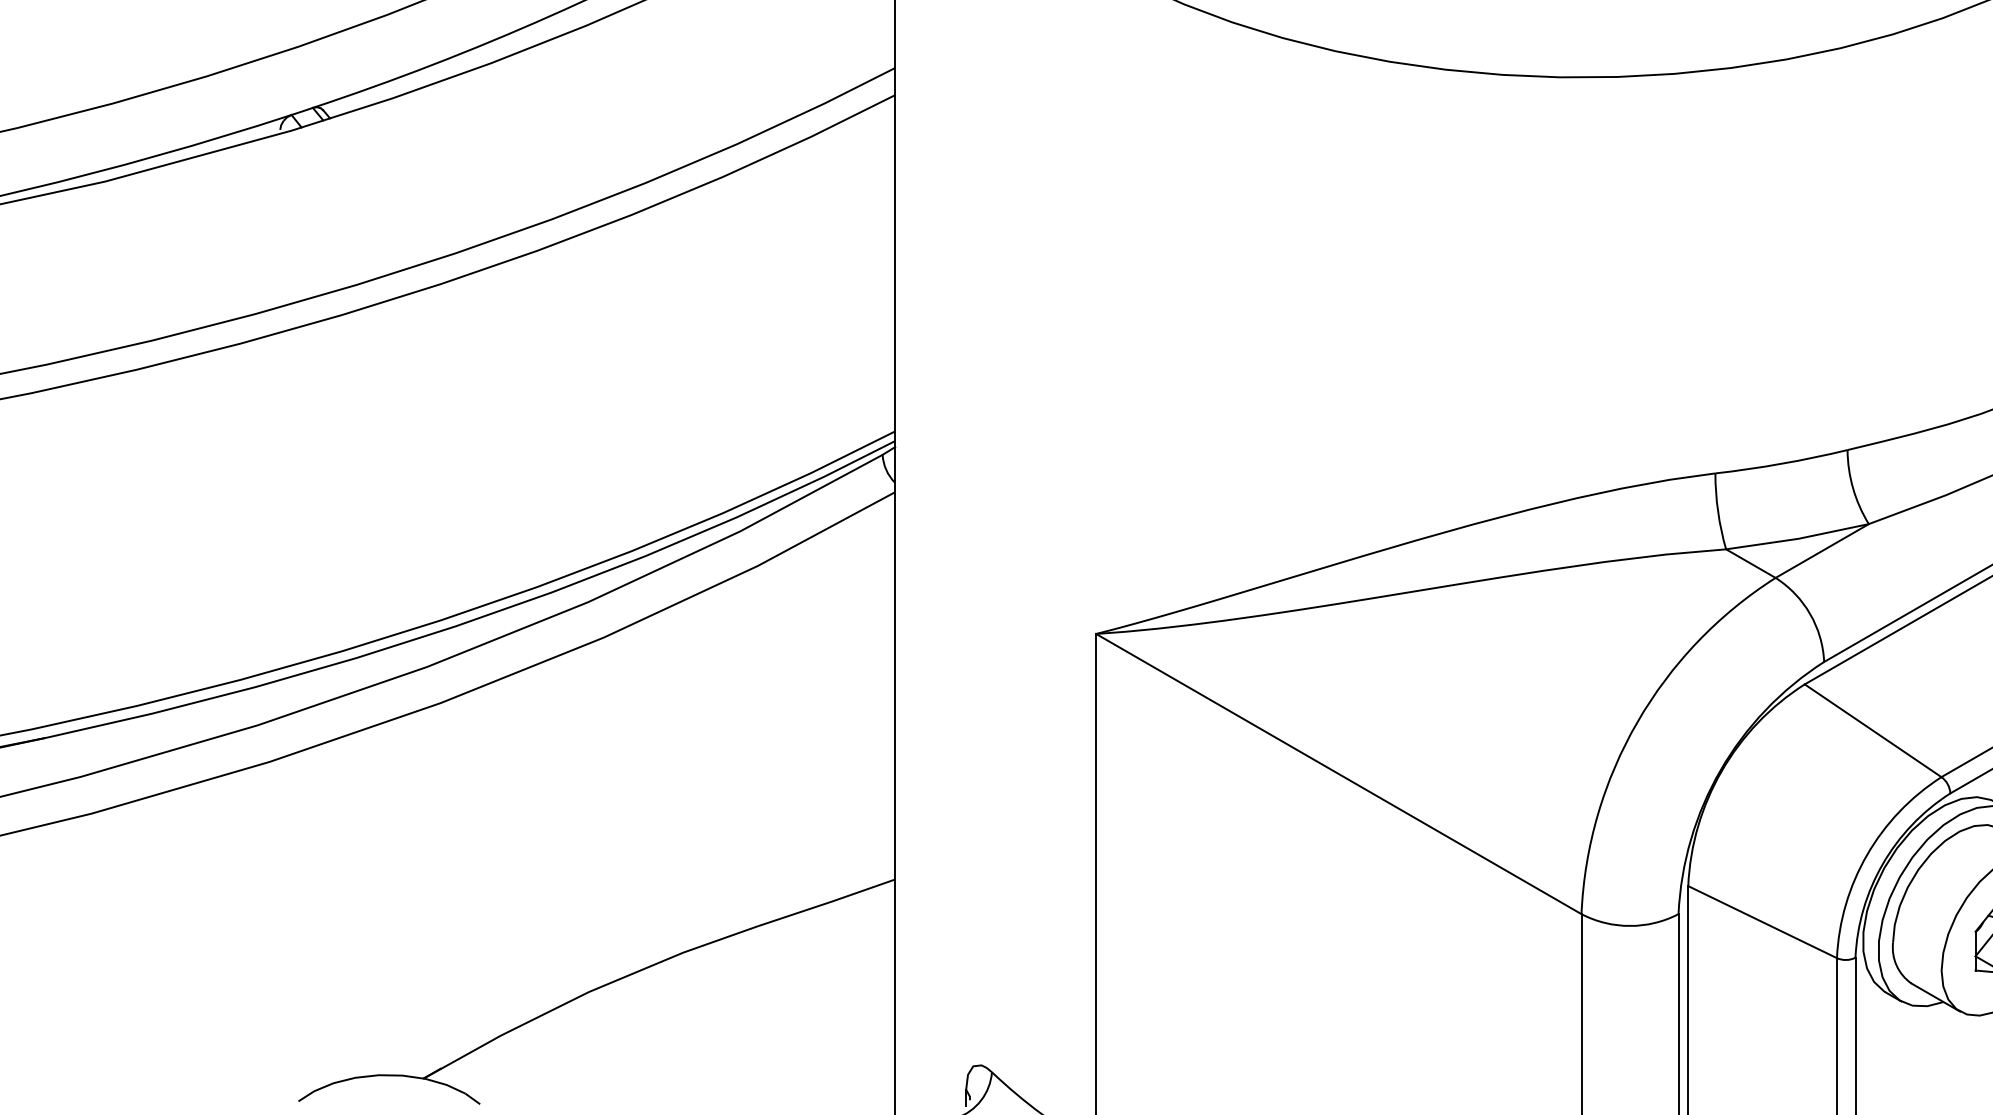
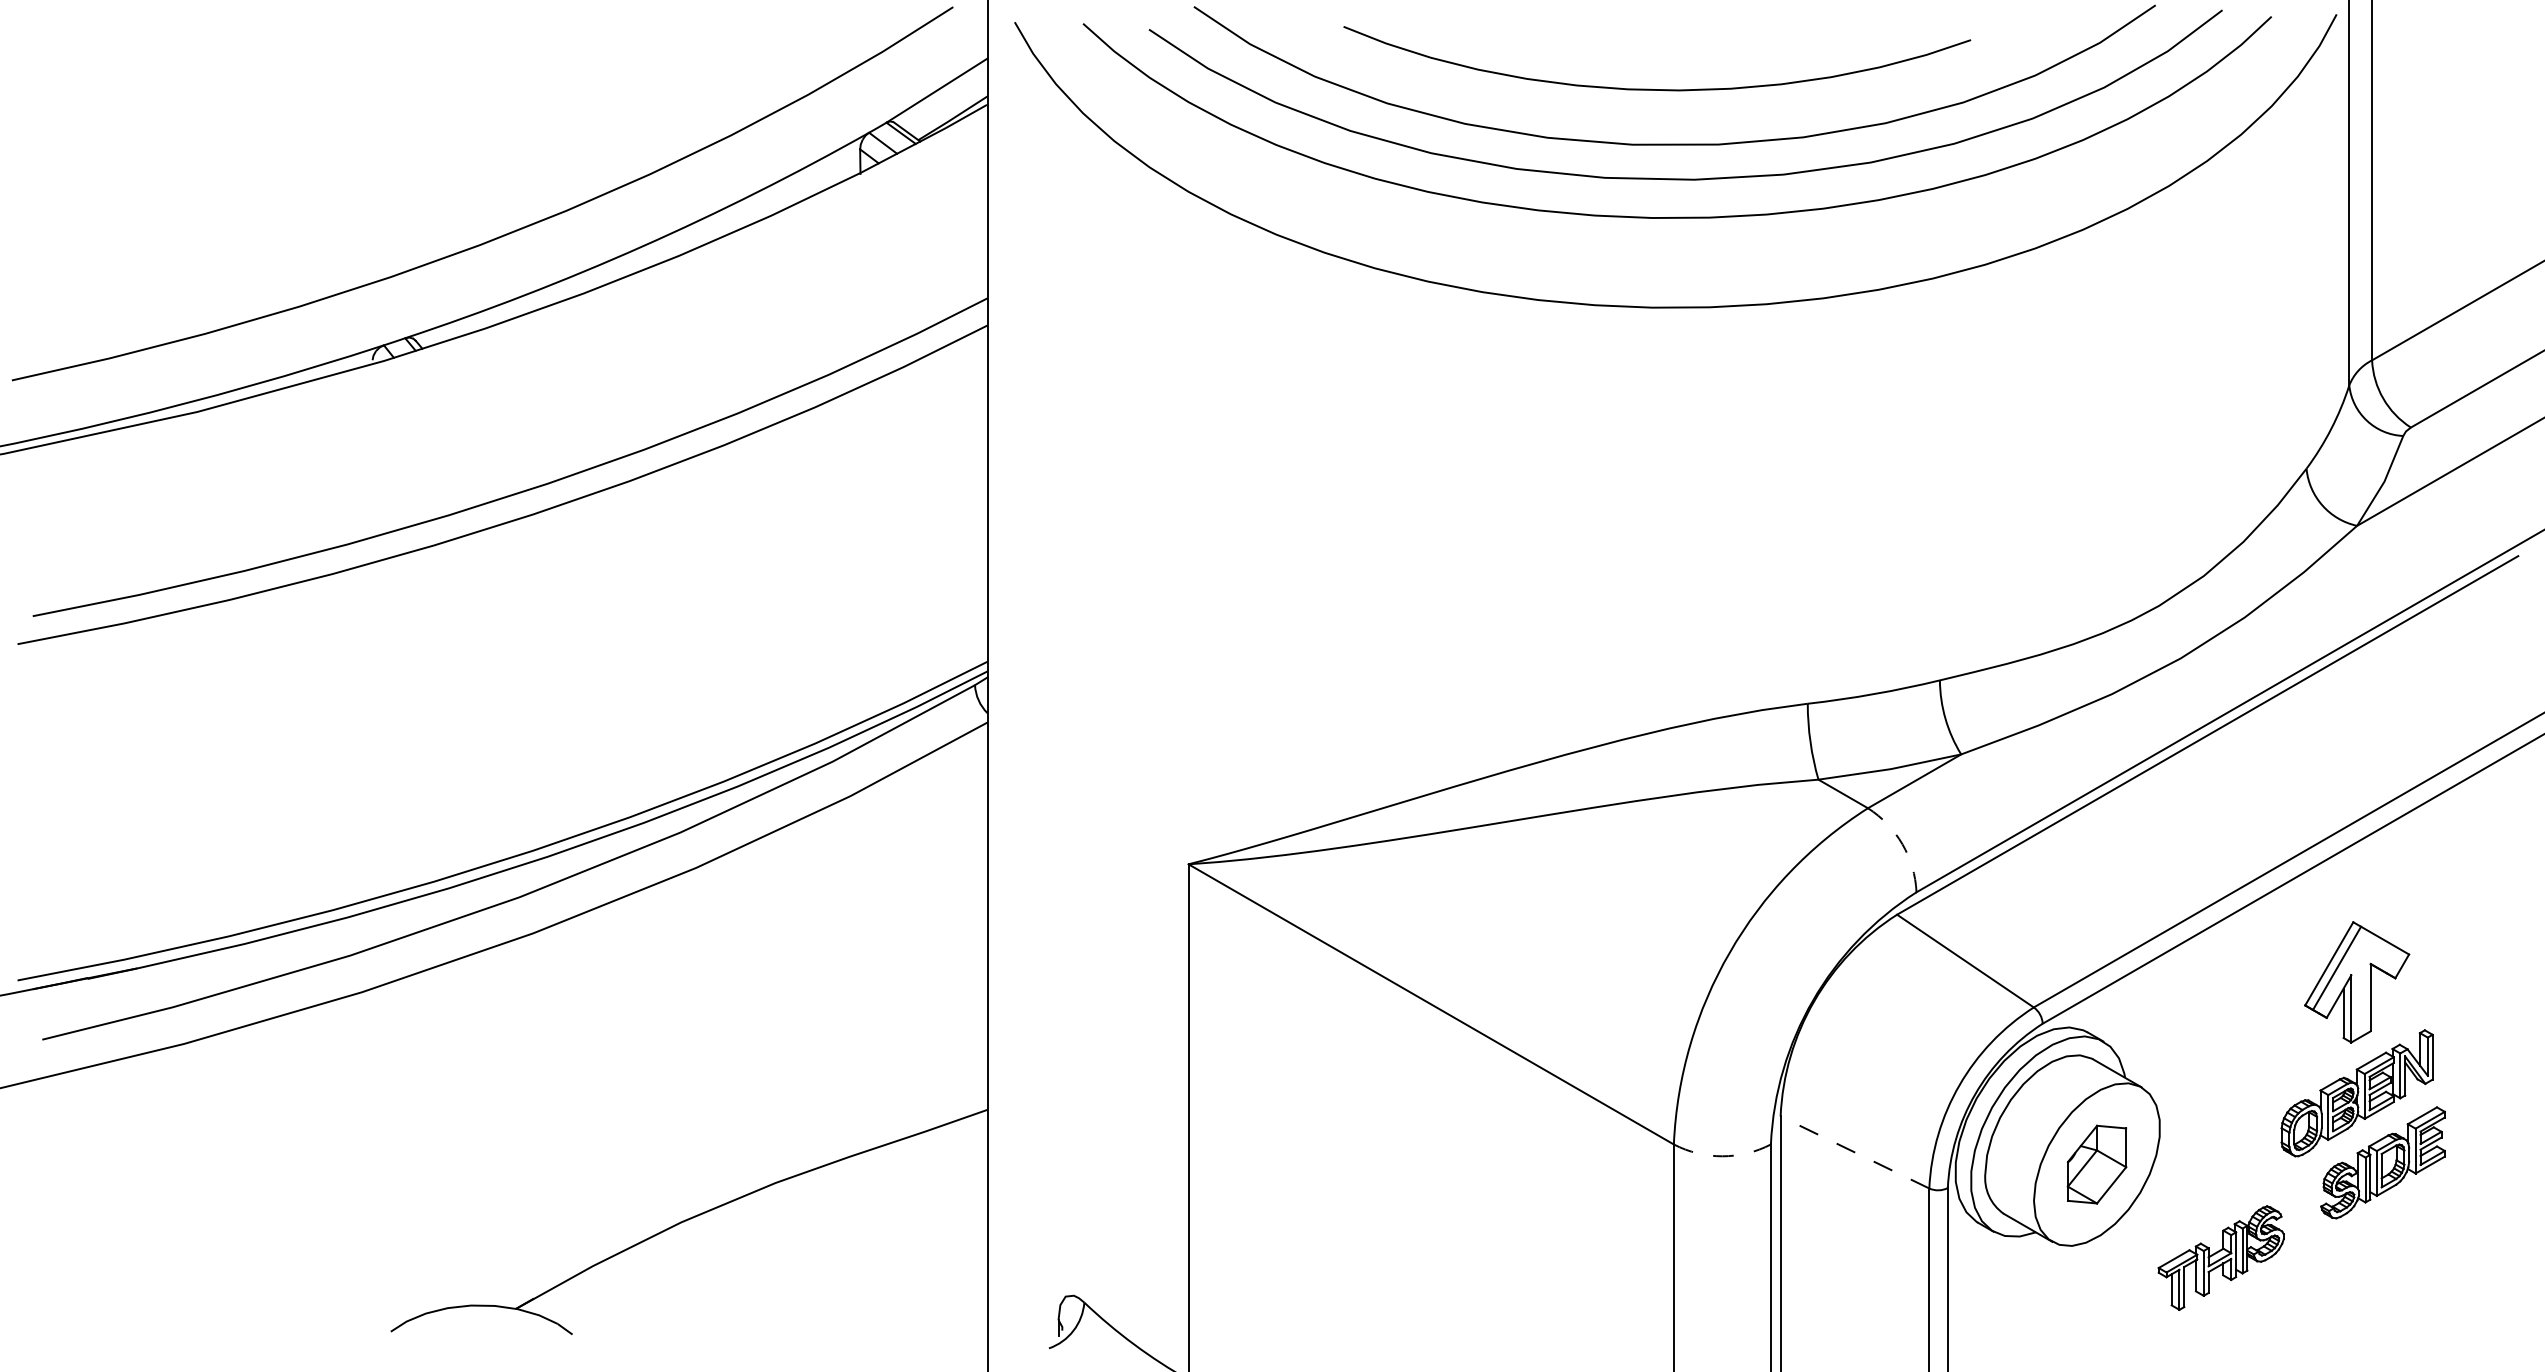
arc: (1810, 614) -> (1902, 844), solid -> dashed
line: (1762, 922) -> (1854, 1152), solid -> dashed
arc: (1630, 926) -> (1722, 1156), solid -> dashed

